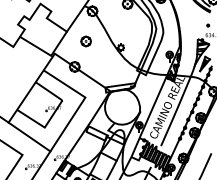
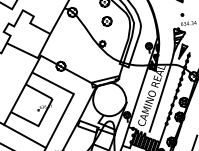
part: (85, 41) -> (106, 21), moved

